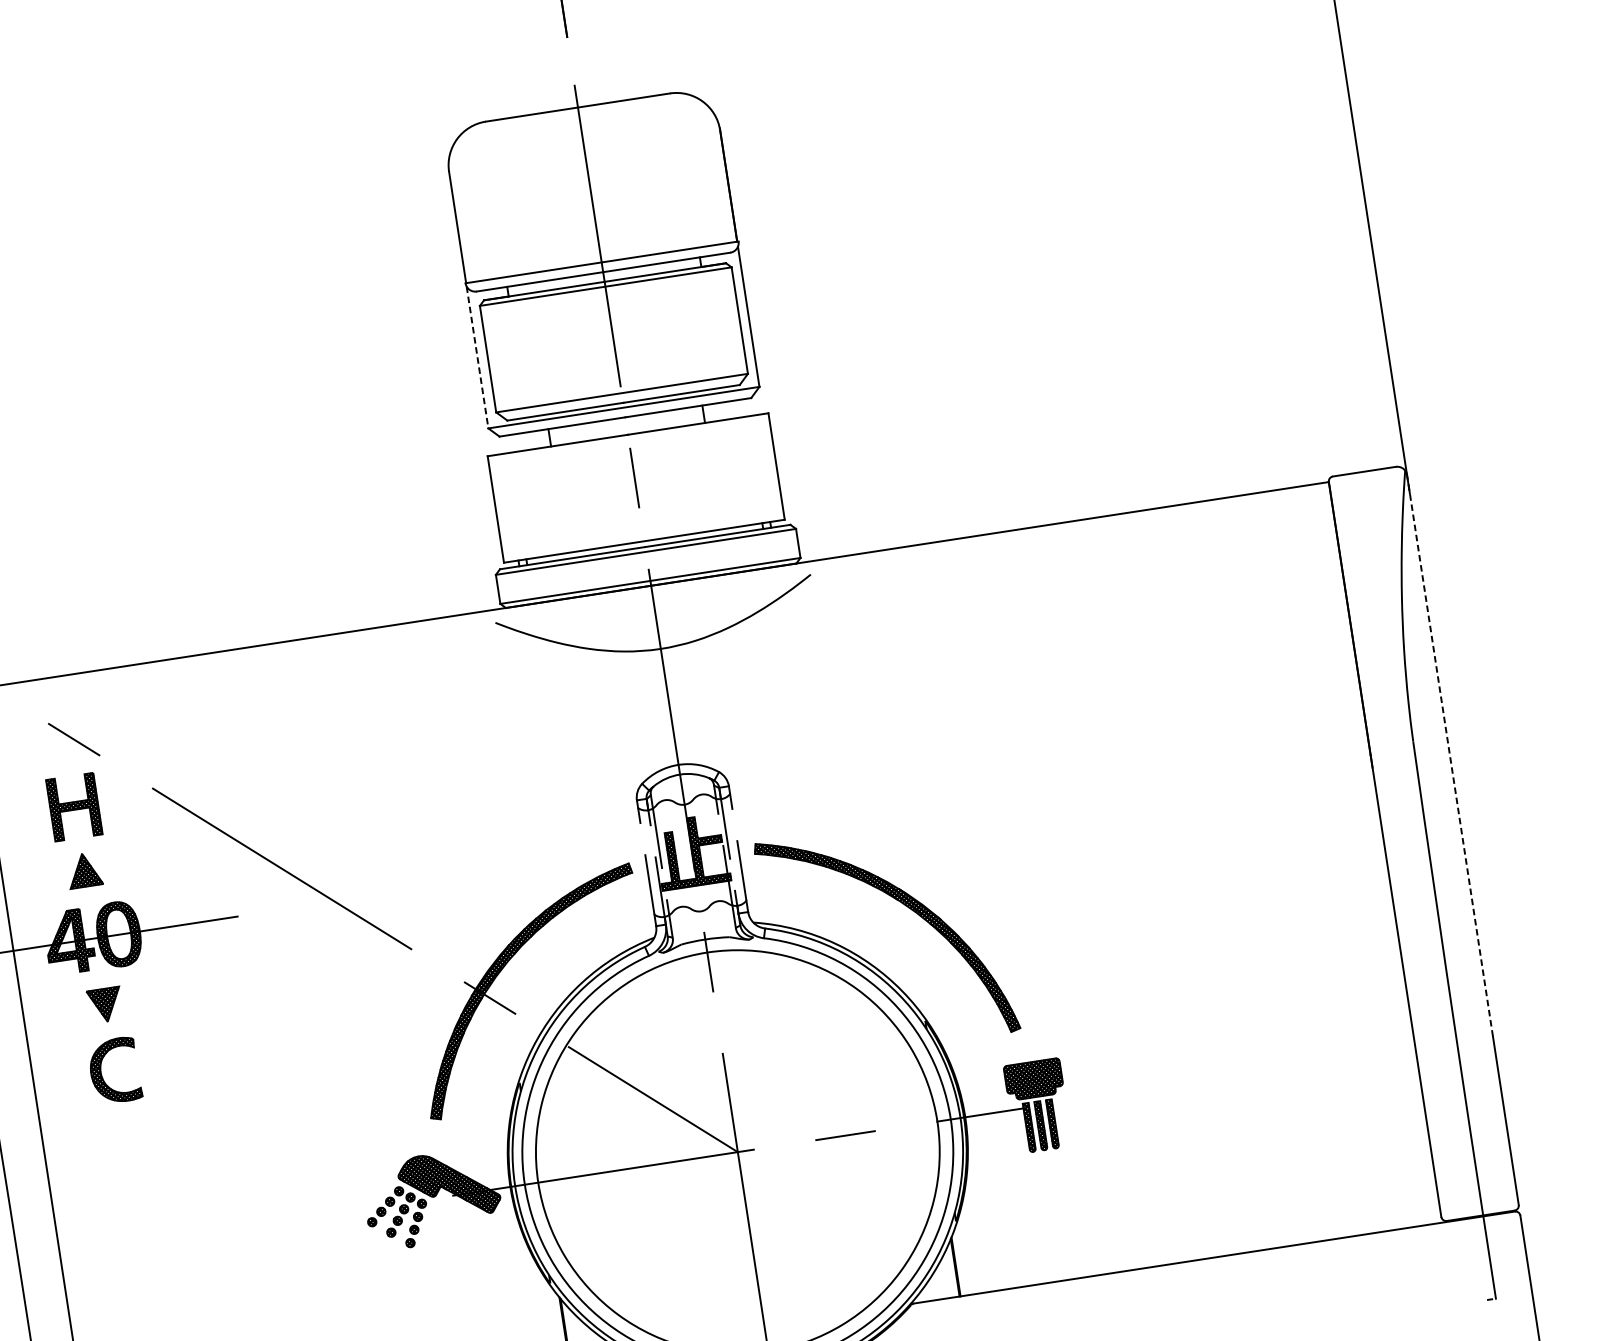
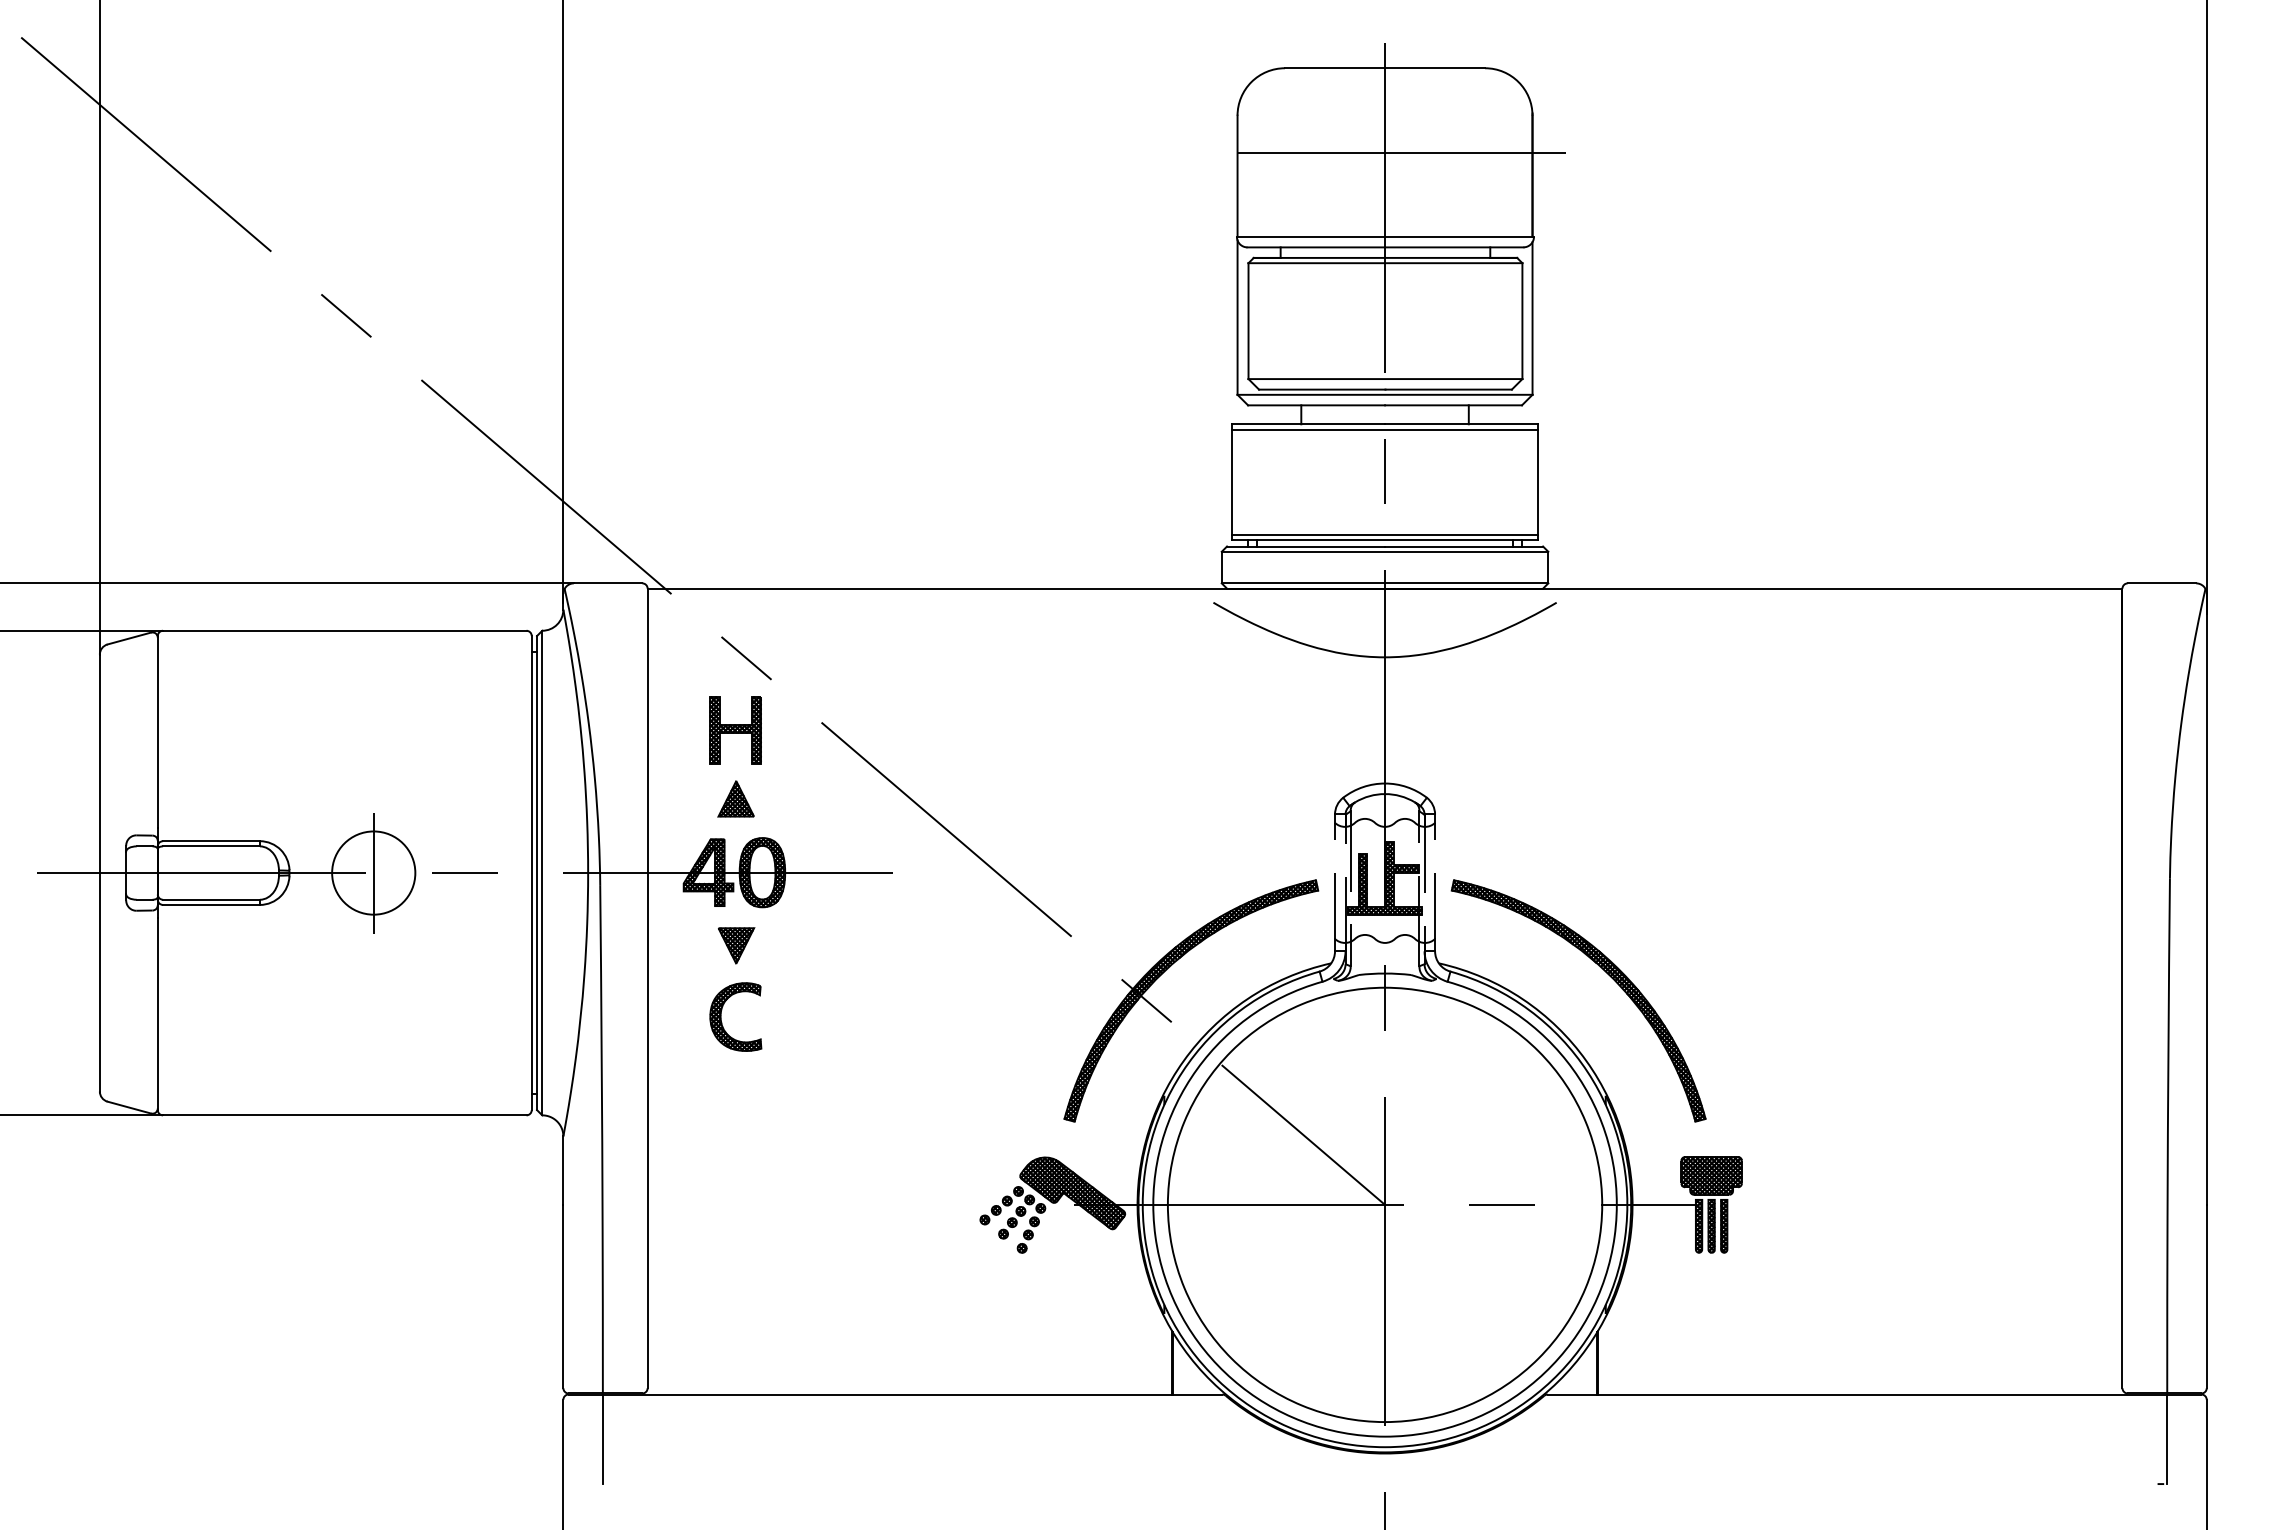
line: (588, 185) -> (1383, 152), added
line: (477, 358) -> (1237, 318), dashed -> solid
line: (628, 439) -> (1384, 429), added
line: (643, 536) -> (1384, 534), added
line: (1449, 755) -> (2206, 898), dashed -> solid

